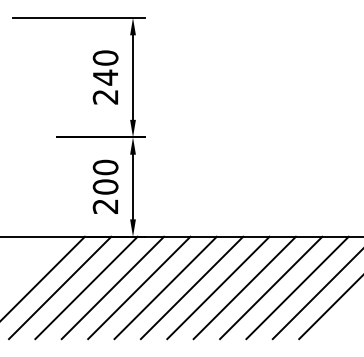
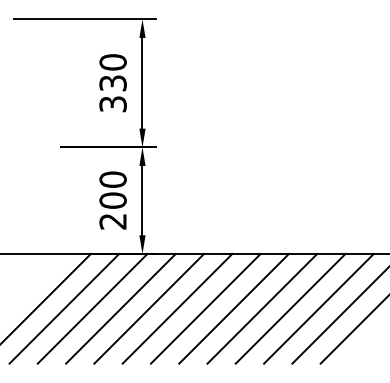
text: (105, 87) -> (112, 93), 240 -> 330

